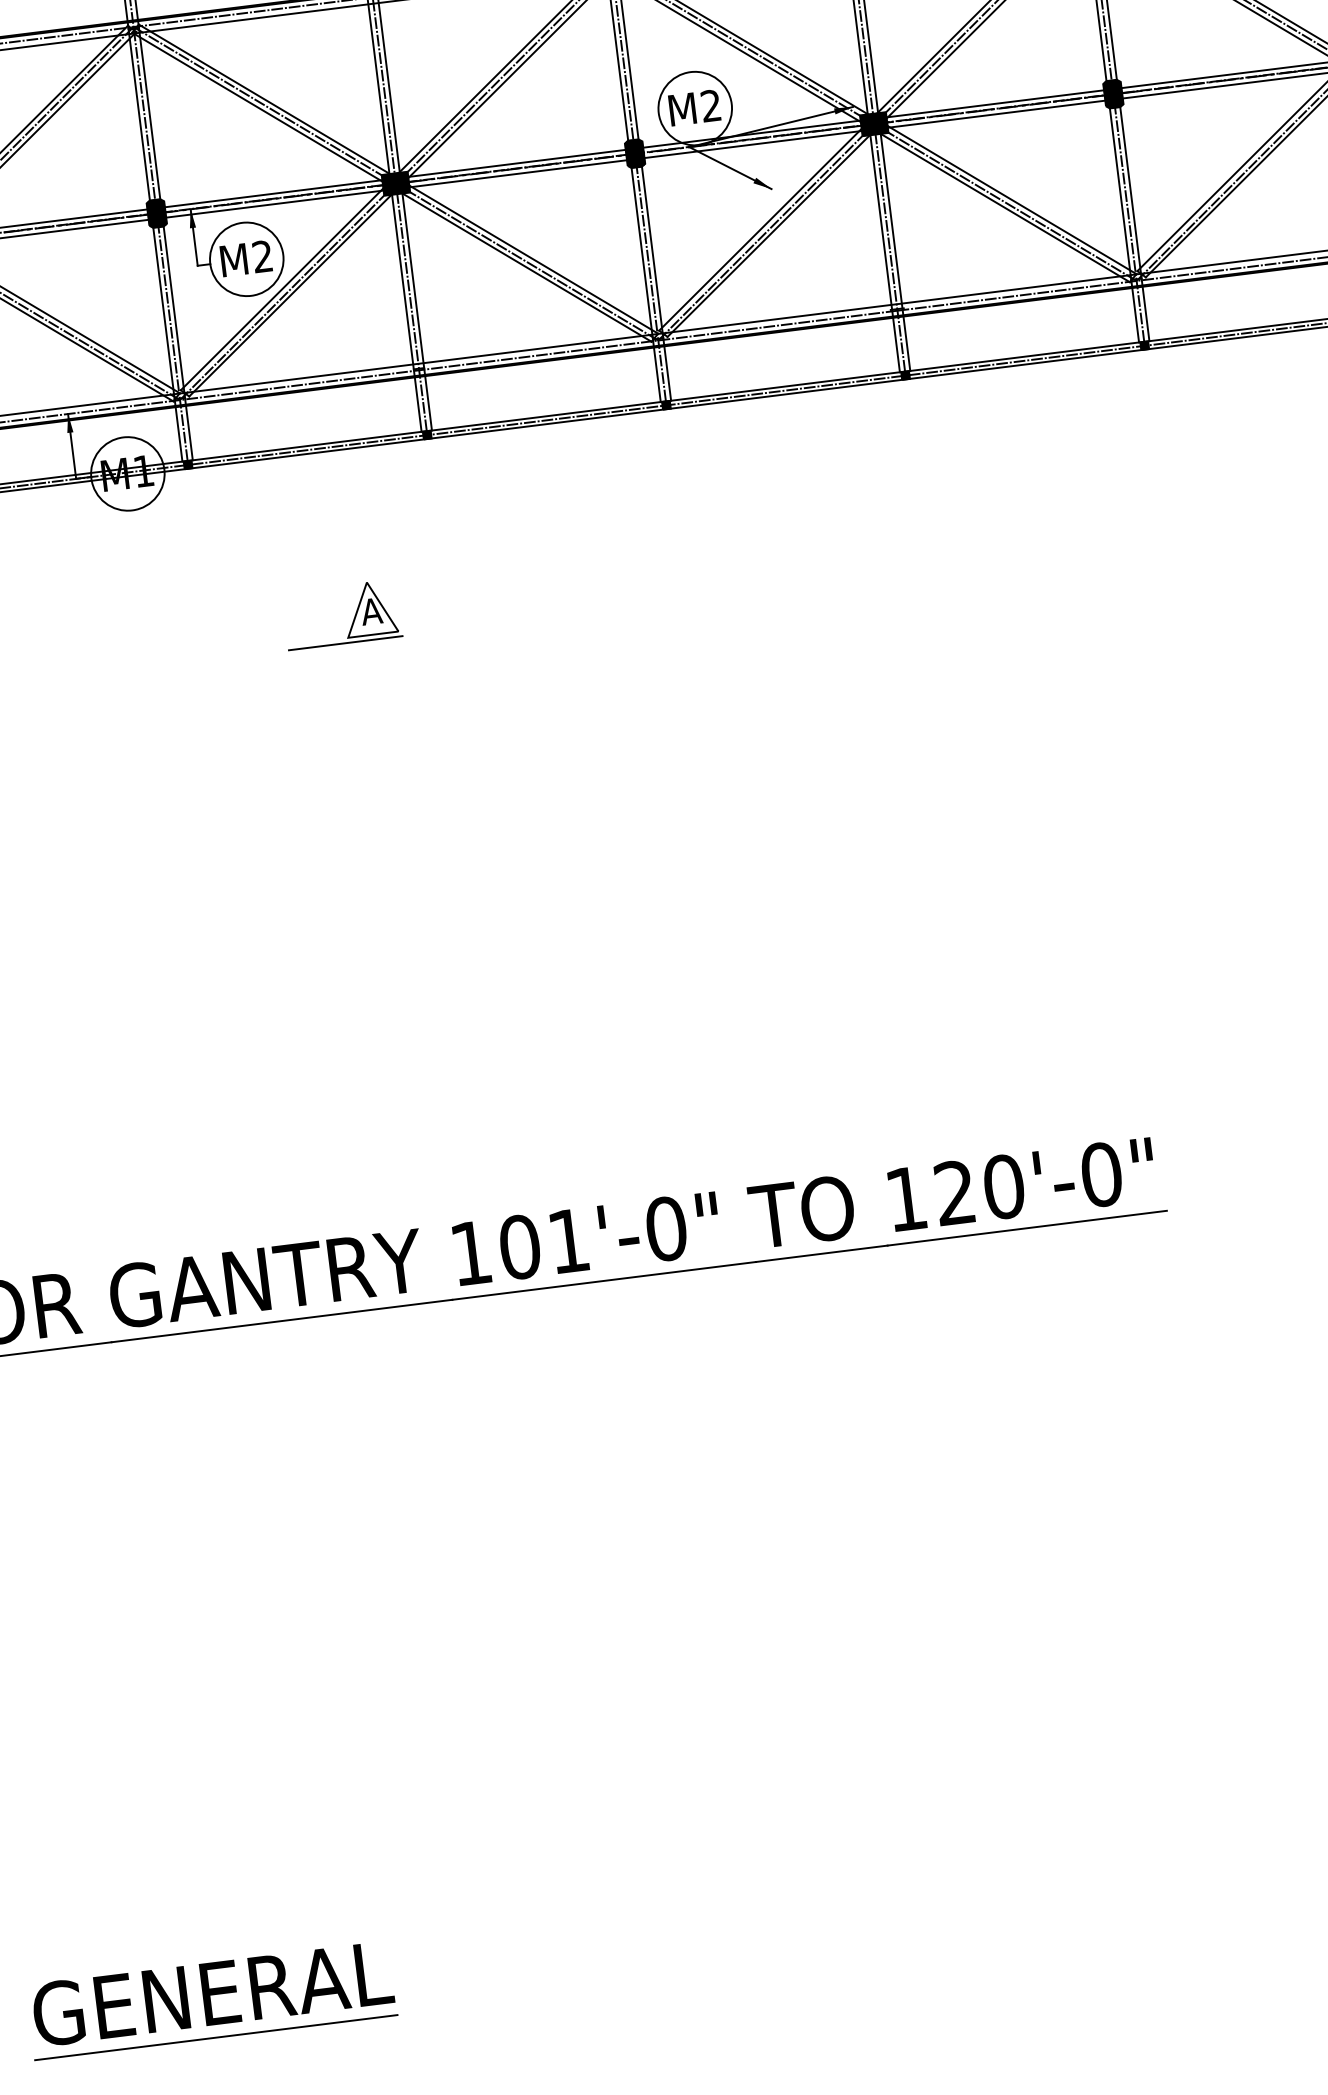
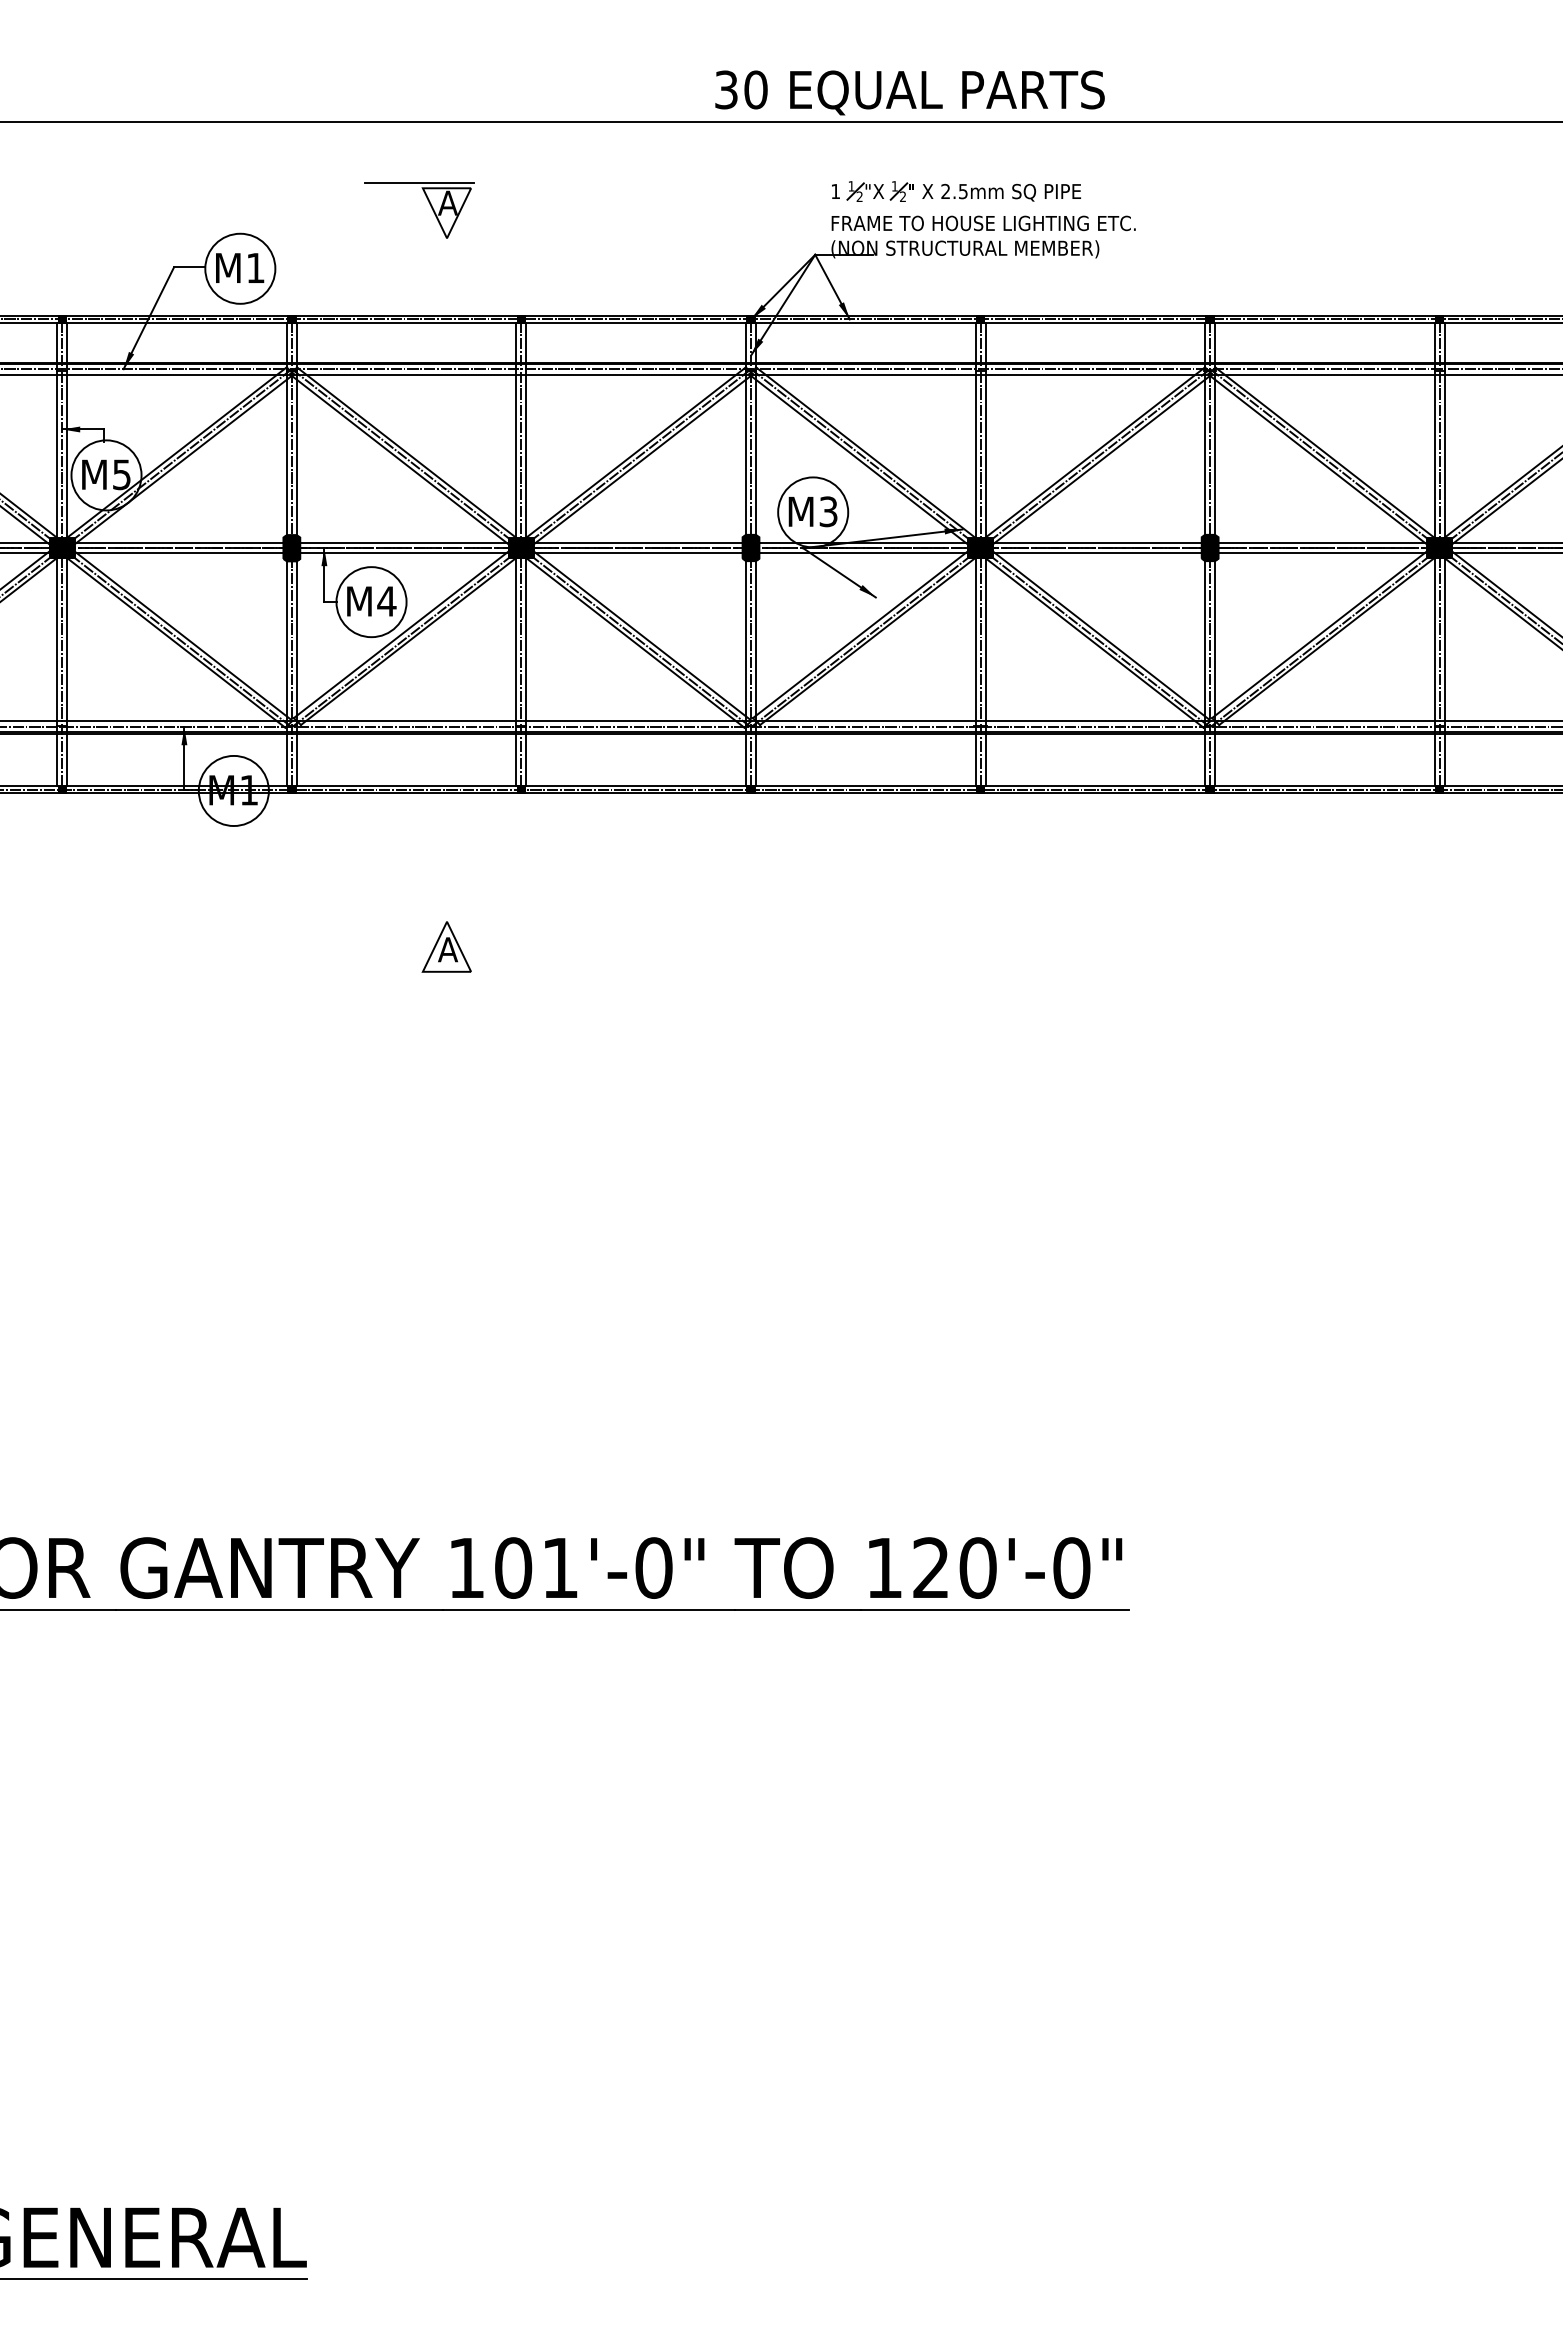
text: (711, 105) -> (828, 511), M2 -> M3
text: (262, 256) -> (386, 601), M2 -> M4
line: (345, 643) -> (419, 976), removed

